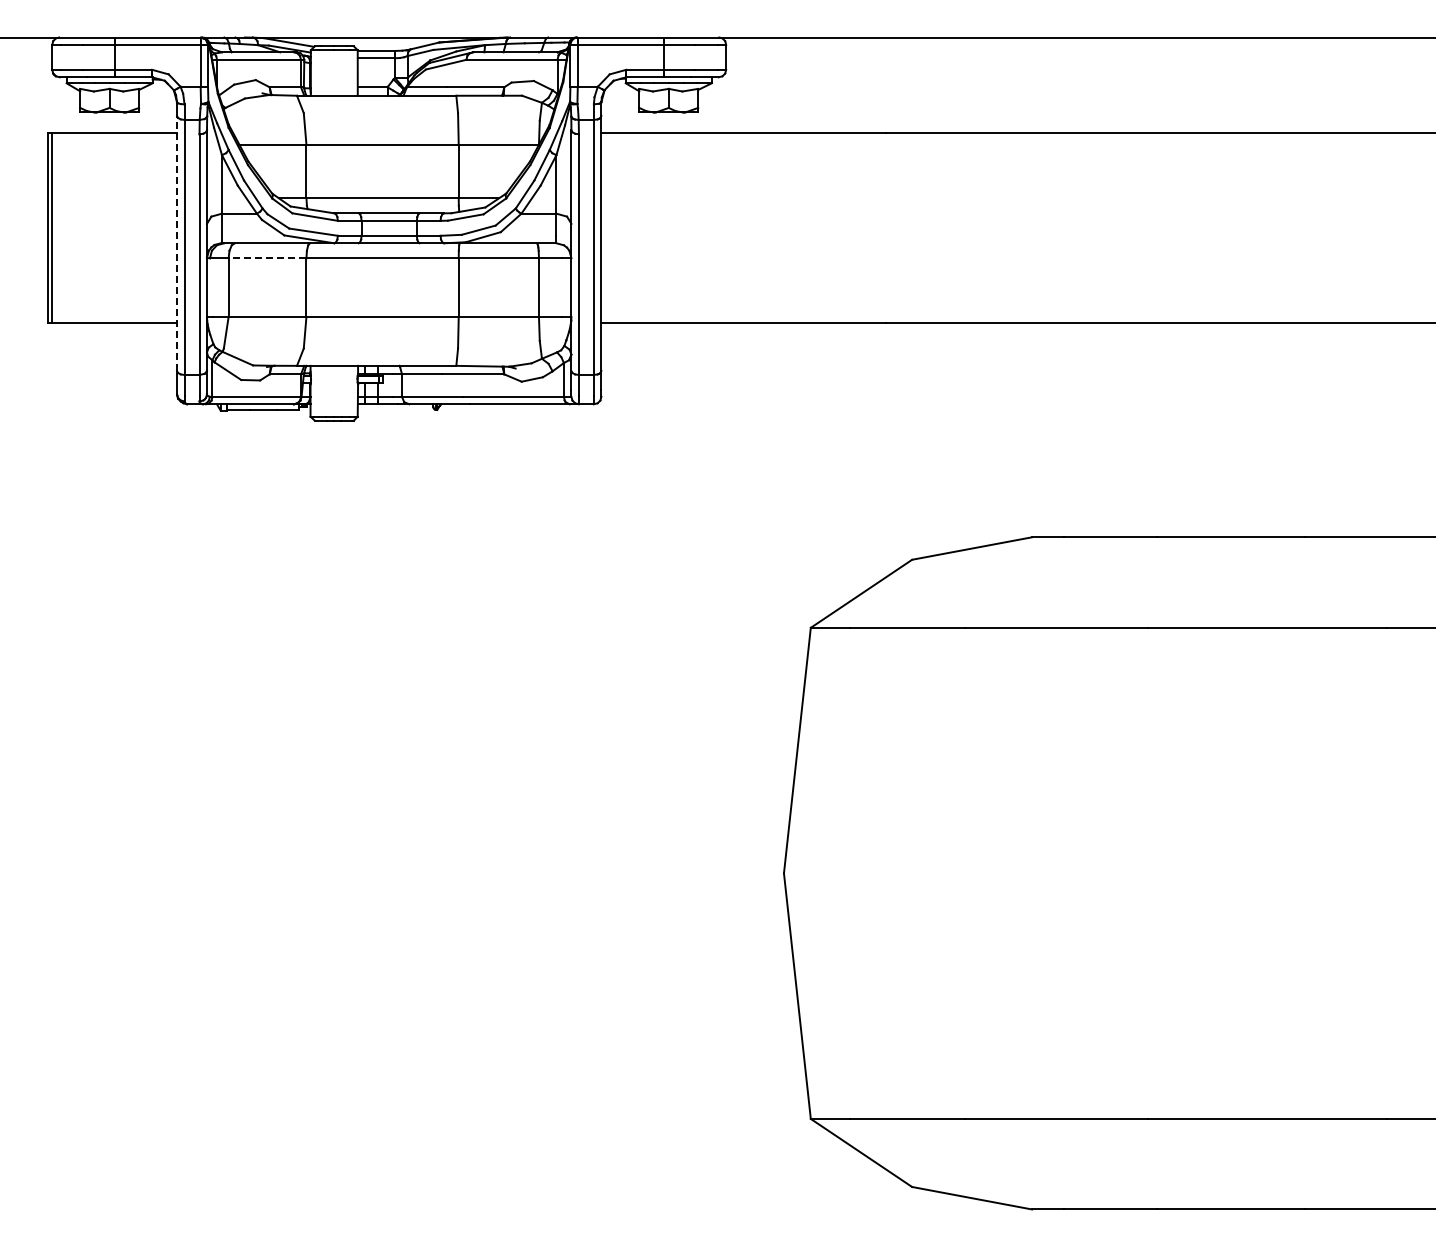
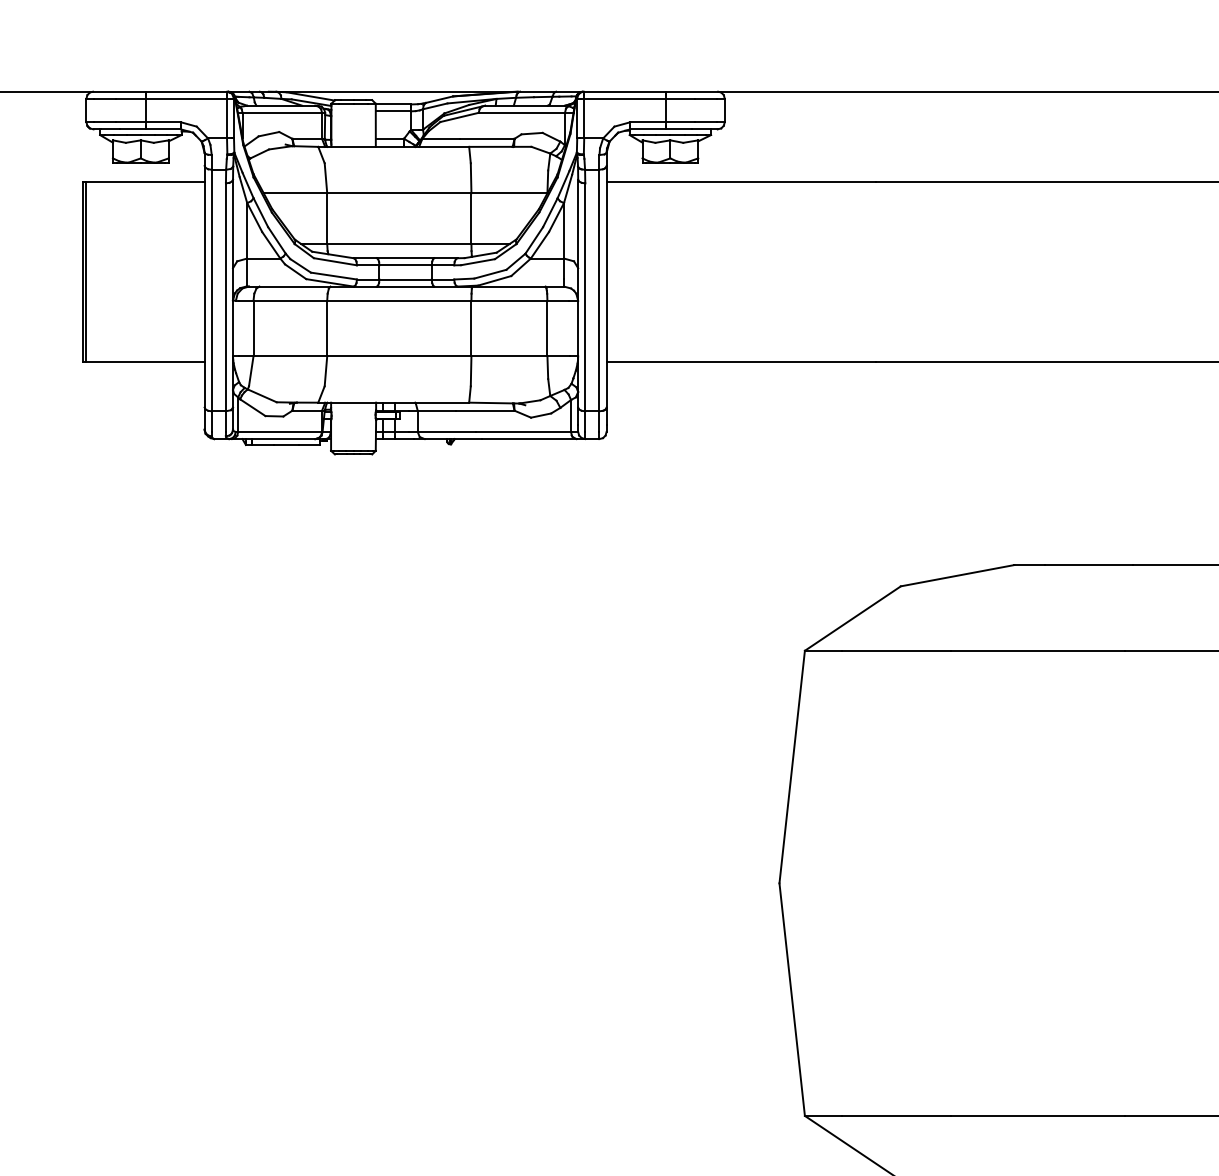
line: (177, 243) -> (205, 286), dashed -> solid
line: (267, 258) -> (290, 301), dashed -> solid

